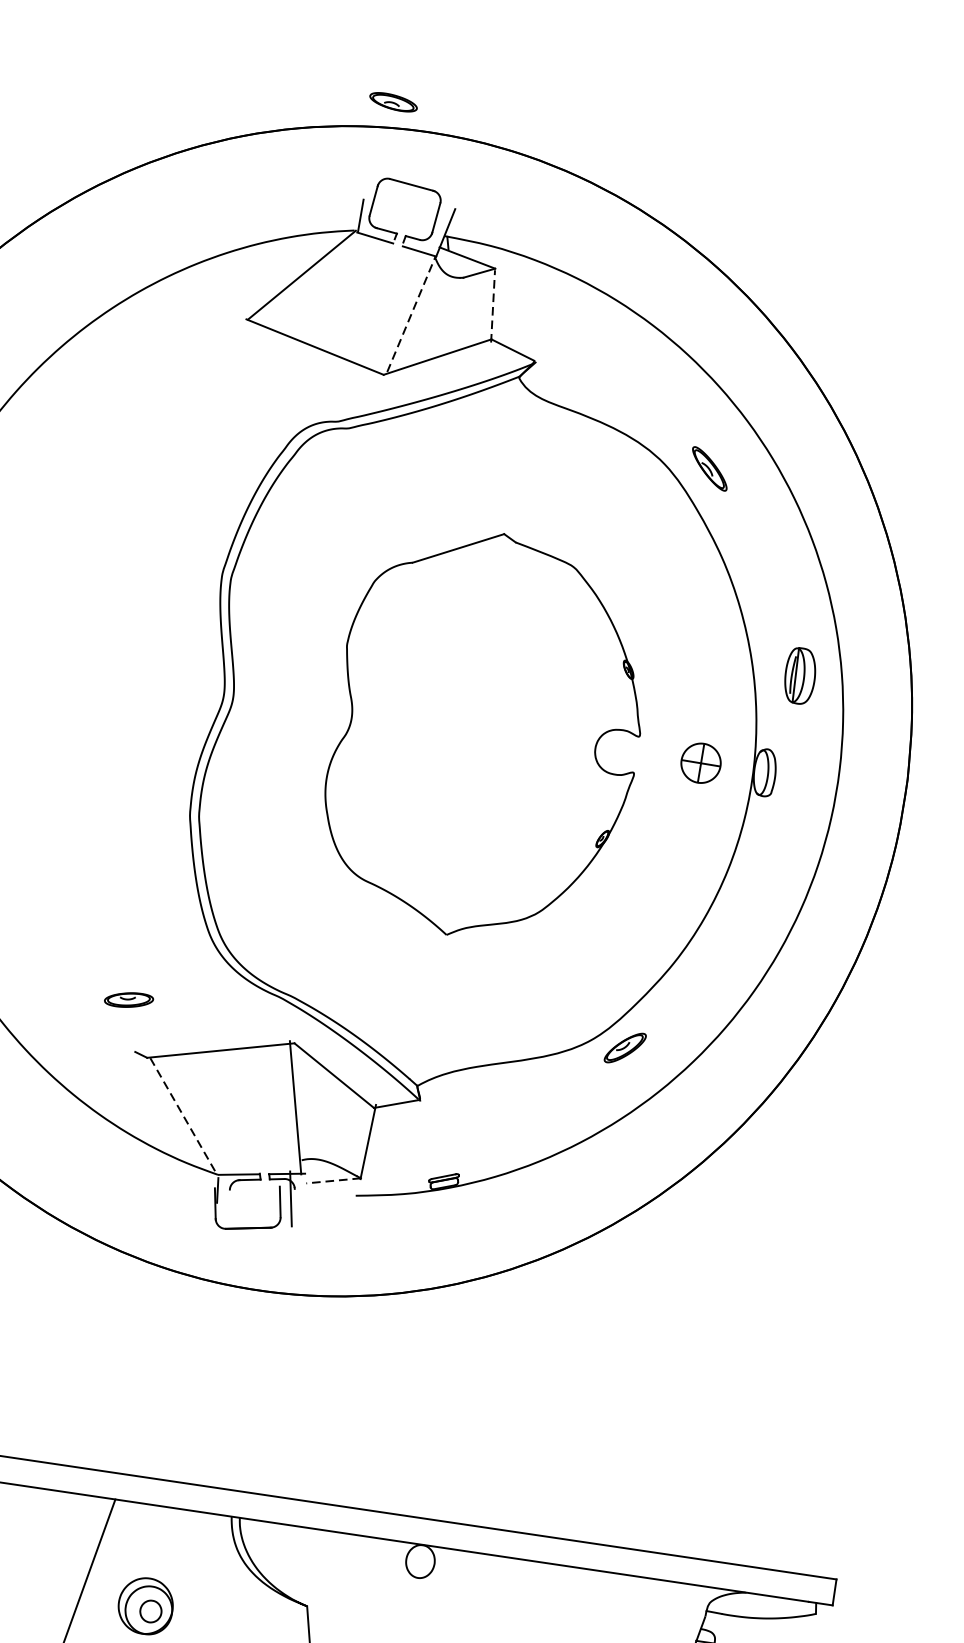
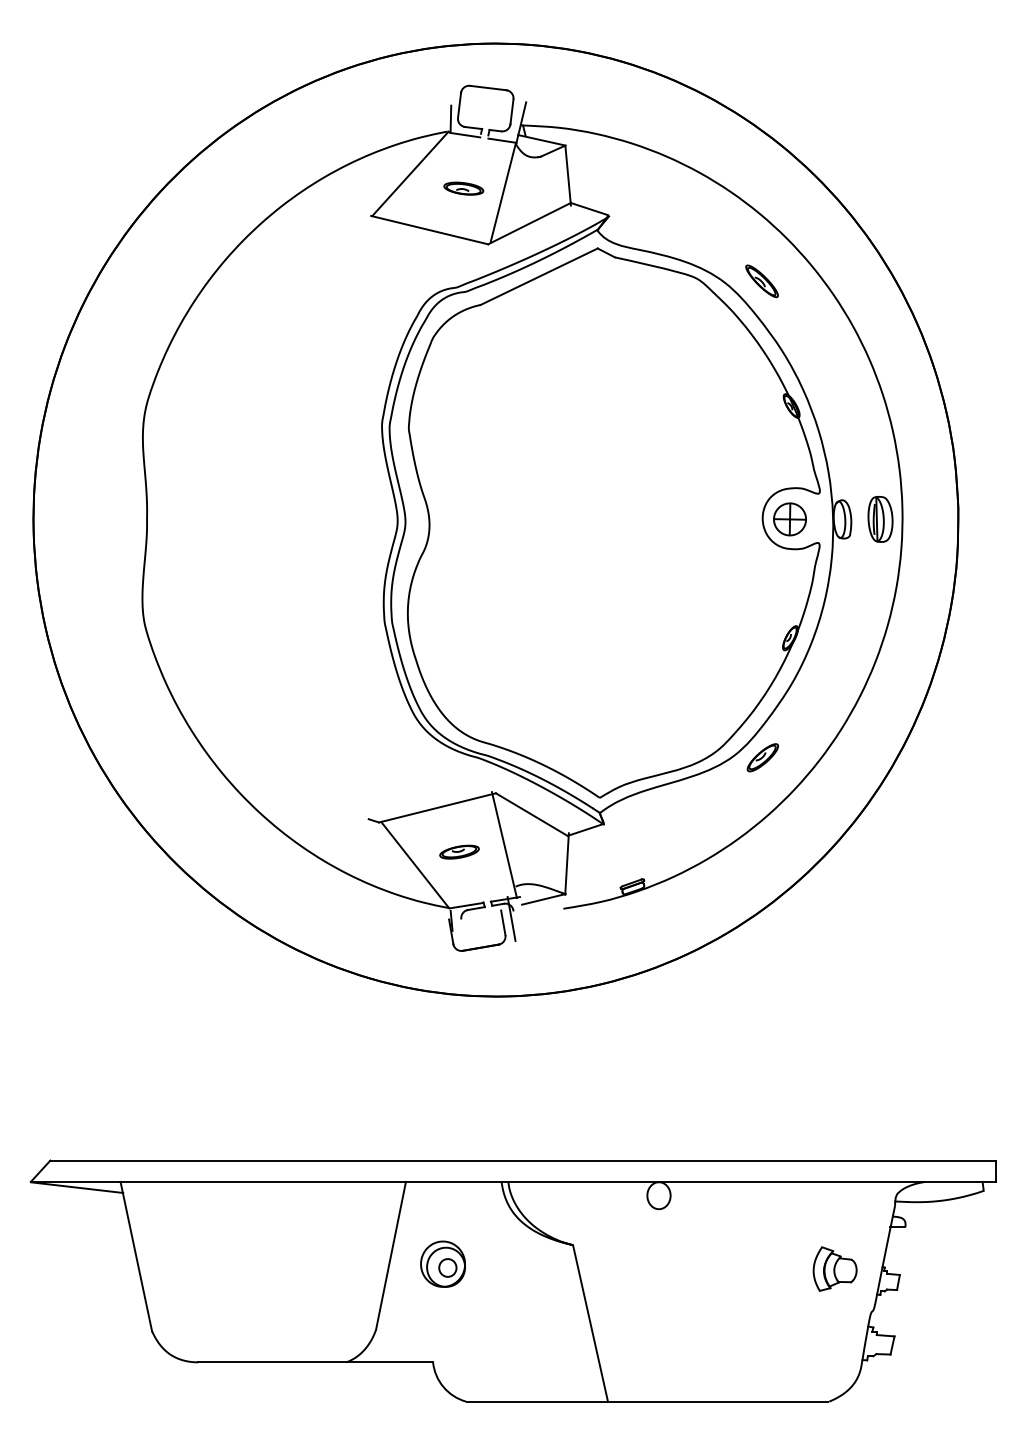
part: (393, 102) -> (463, 188), moved
line: (493, 305) -> (568, 175), dashed -> solid
line: (411, 314) -> (503, 192), dashed -> solid
part: (800, 676) -> (880, 519), moved
part: (485, 735) -> (613, 522), size x1.67
part: (129, 999) -> (459, 851), moved
line: (183, 1116) -> (415, 865), dashed -> solid
line: (333, 1180) -> (543, 899), dashed -> solid

